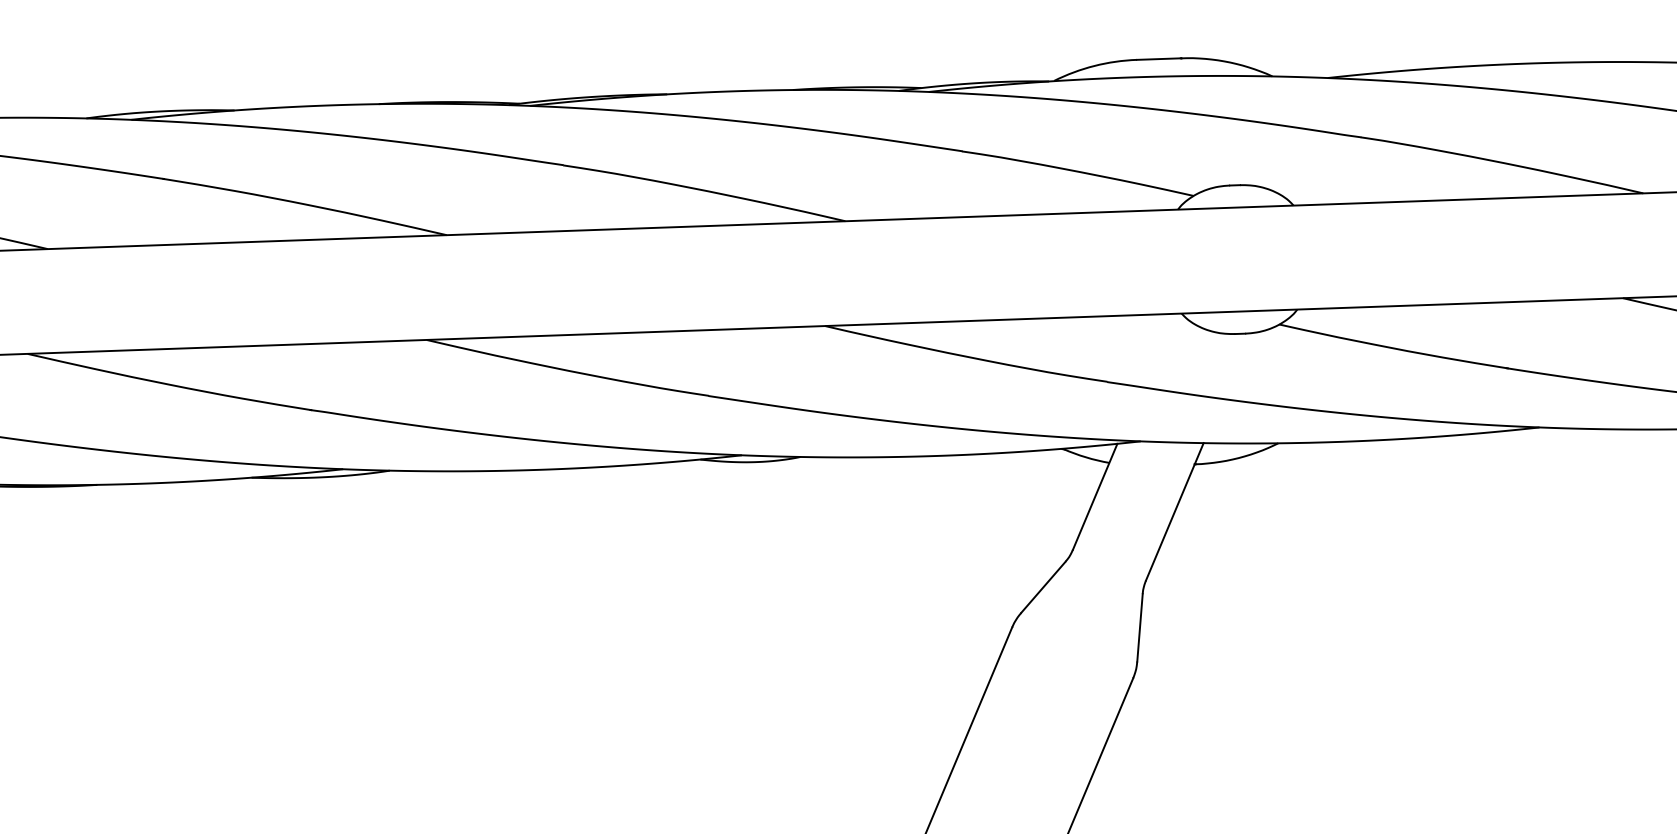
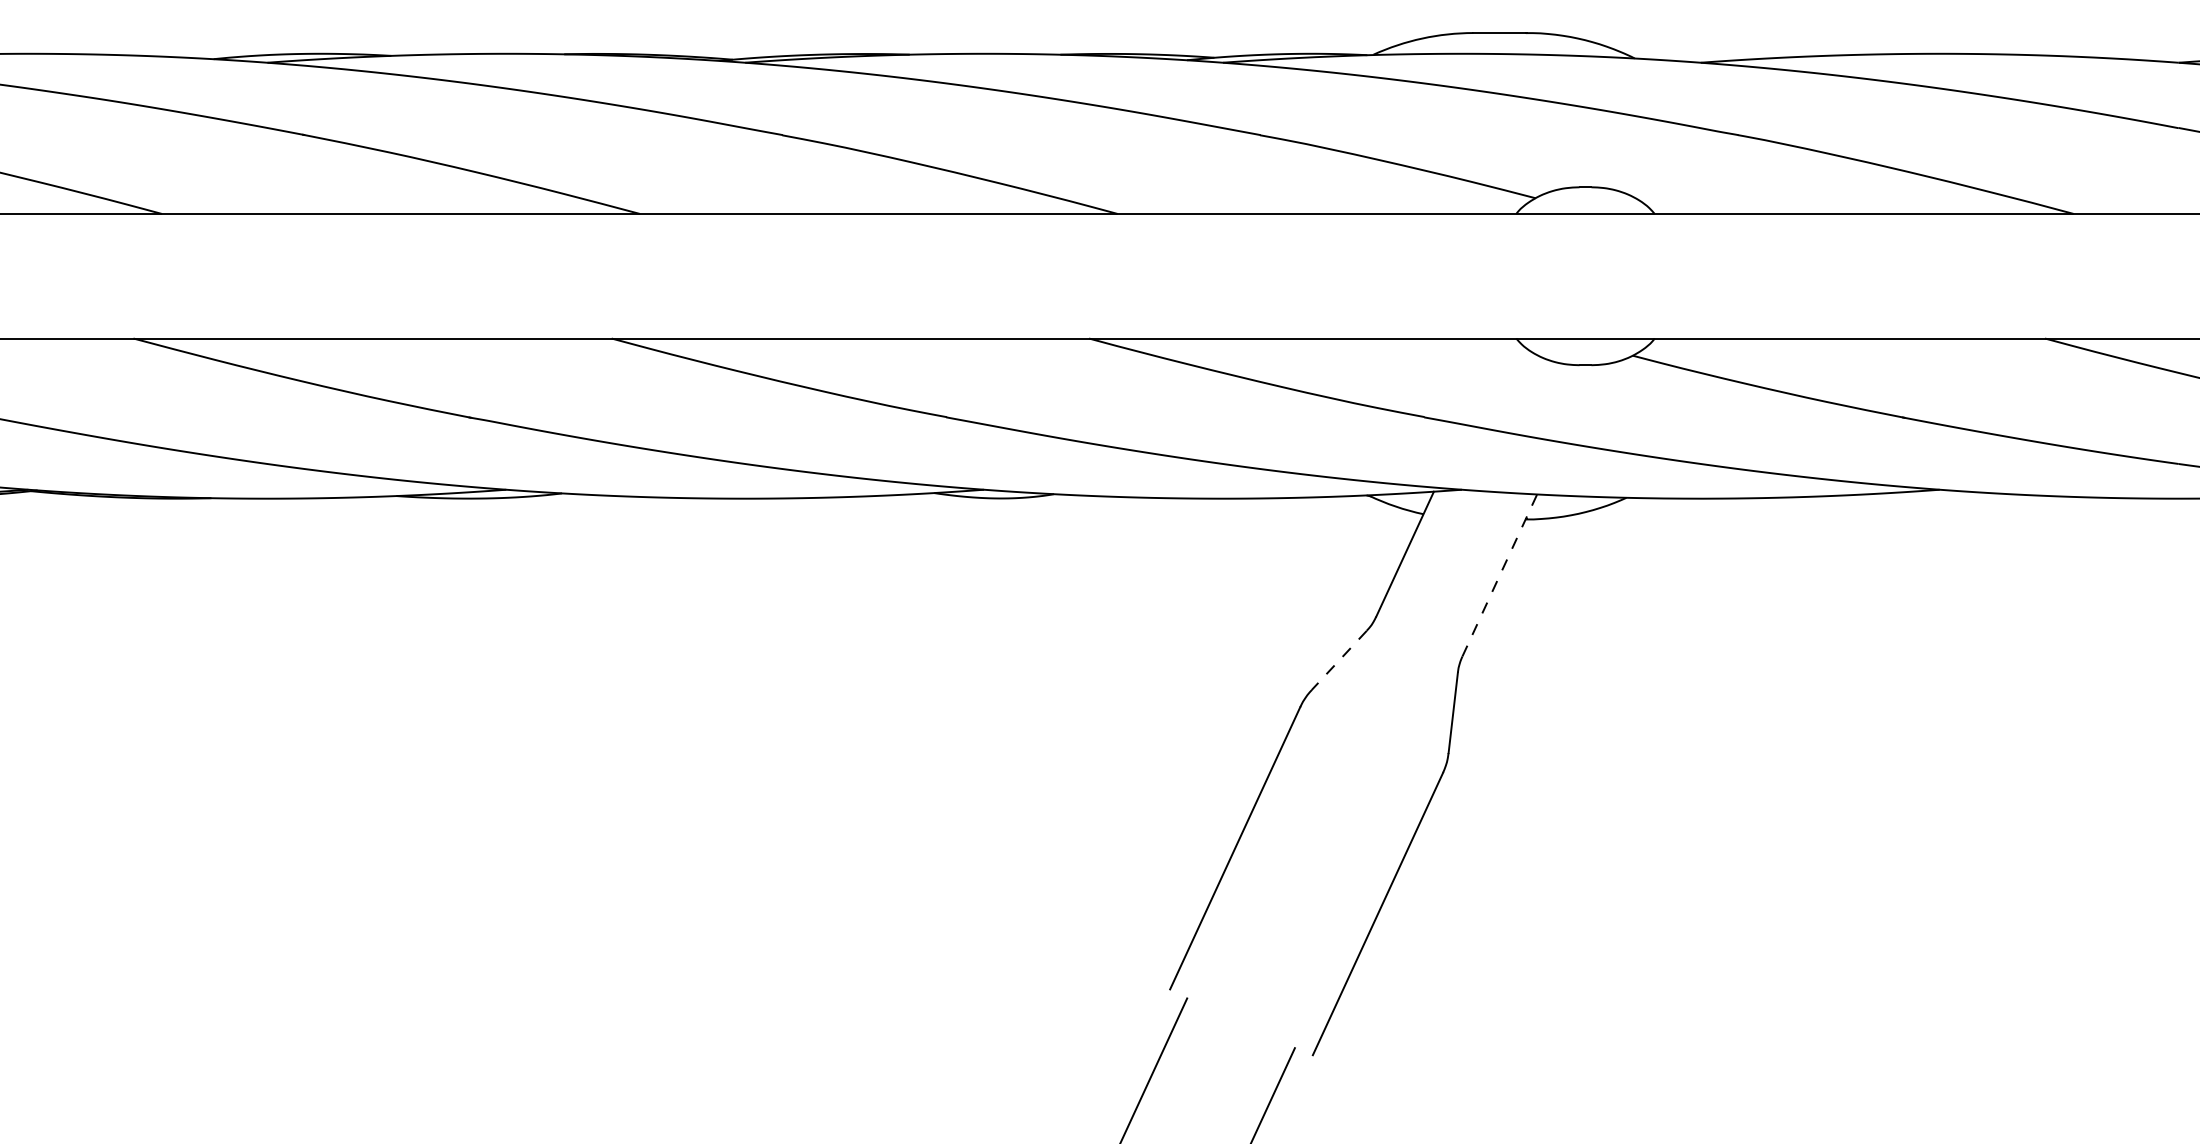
line: (1175, 511) -> (1500, 575), solid -> dashed
line: (1042, 587) -> (1338, 660), solid -> dashed

